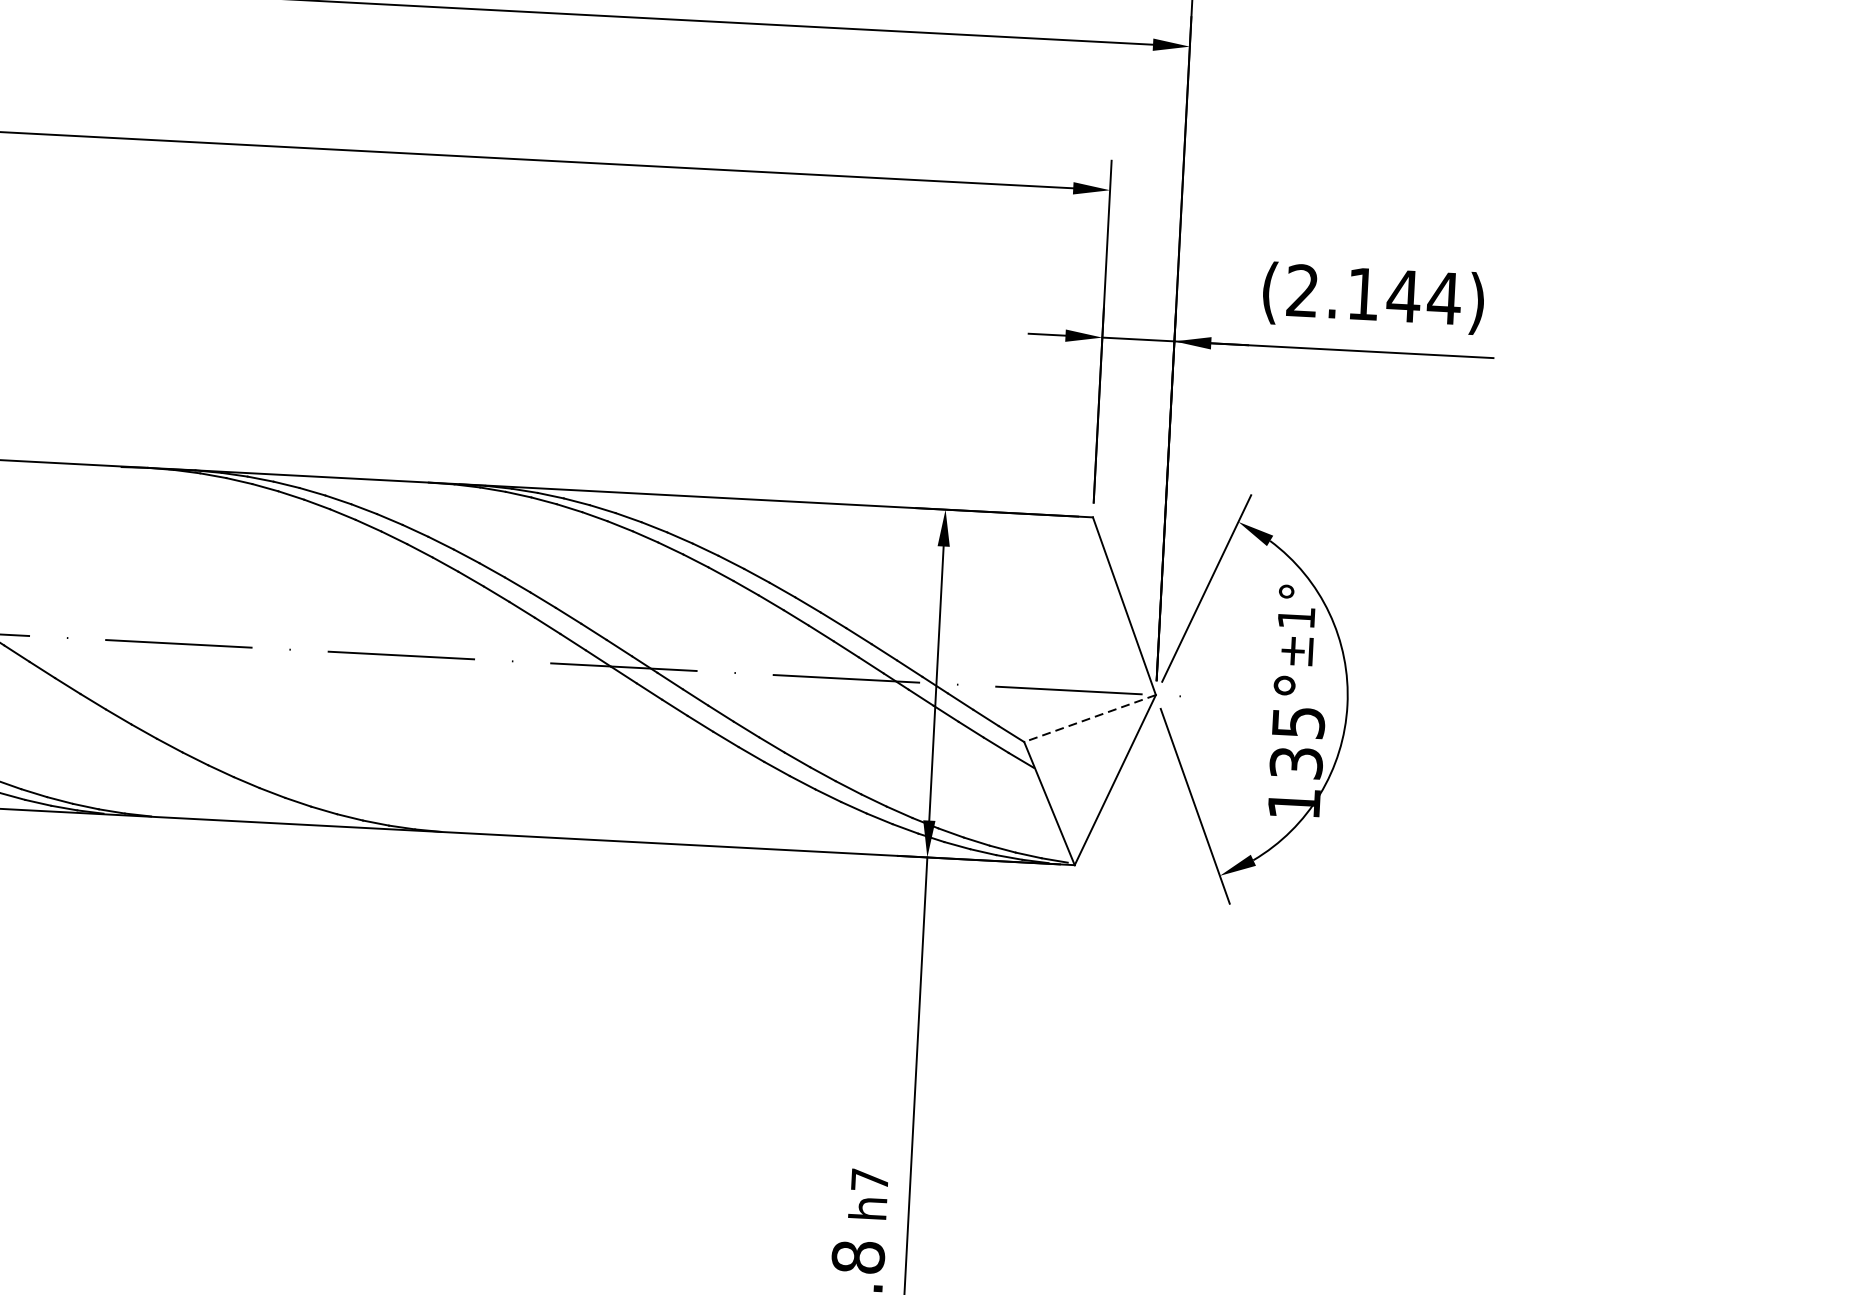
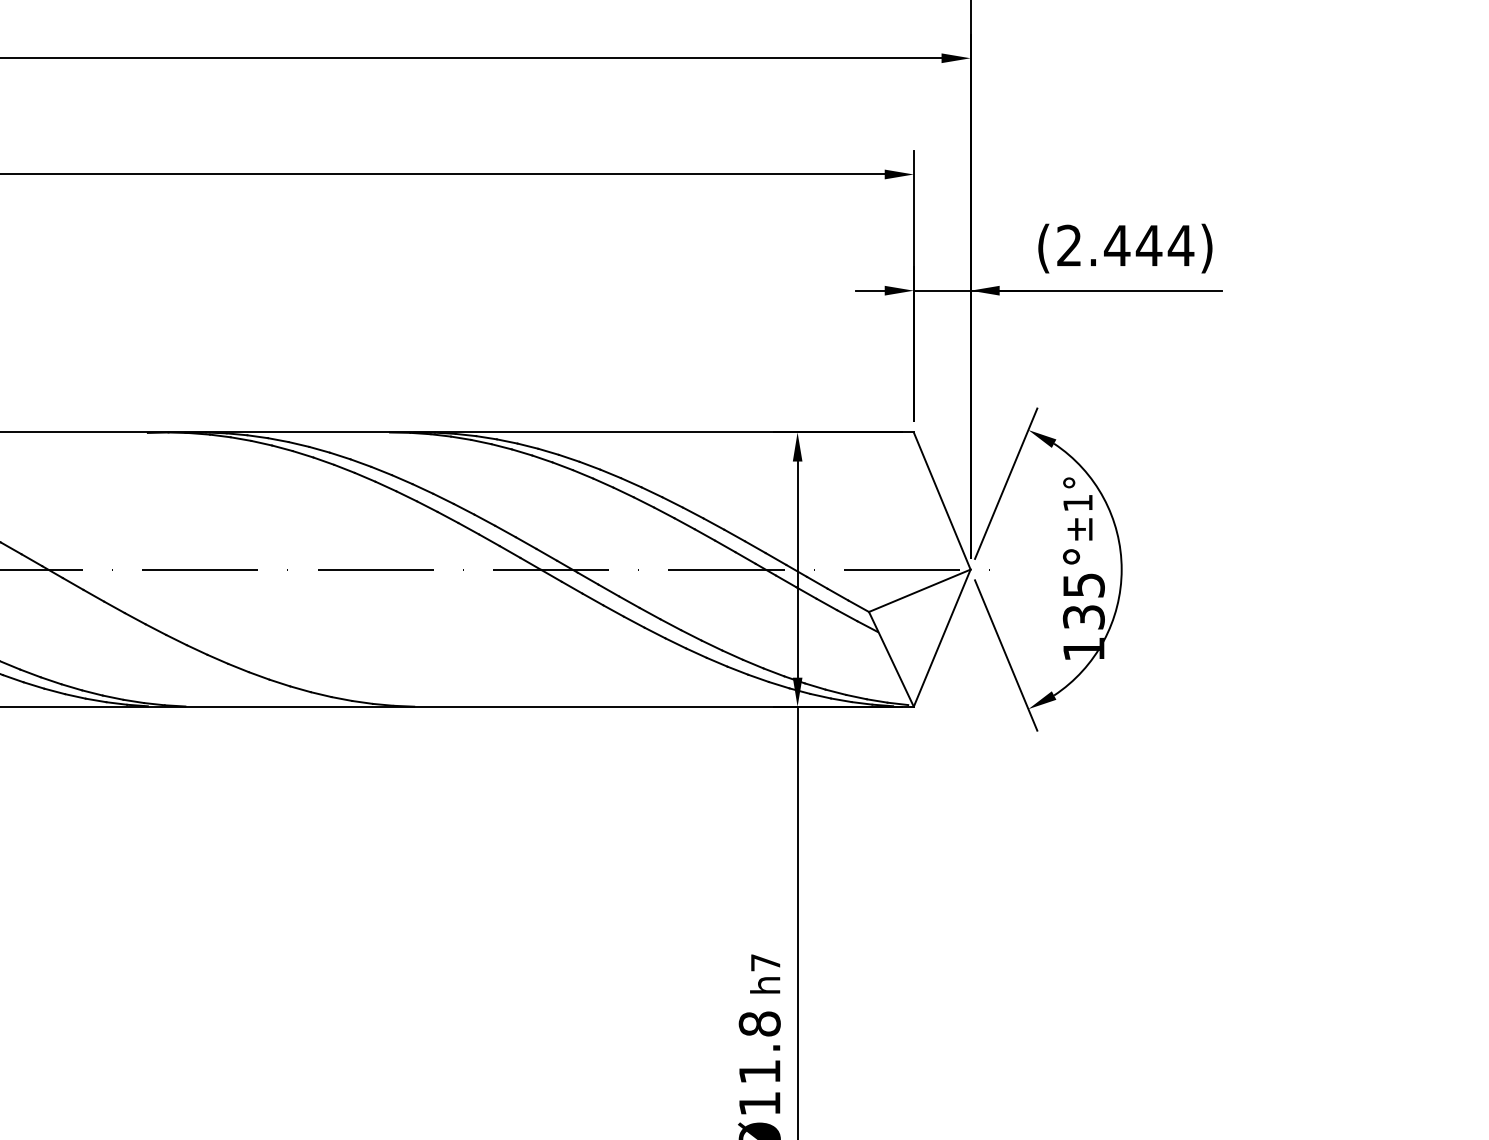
text: (1363, 293) -> (1117, 245), (2.144) -> (2.444)
line: (1089, 718) -> (919, 590), dashed -> solid

